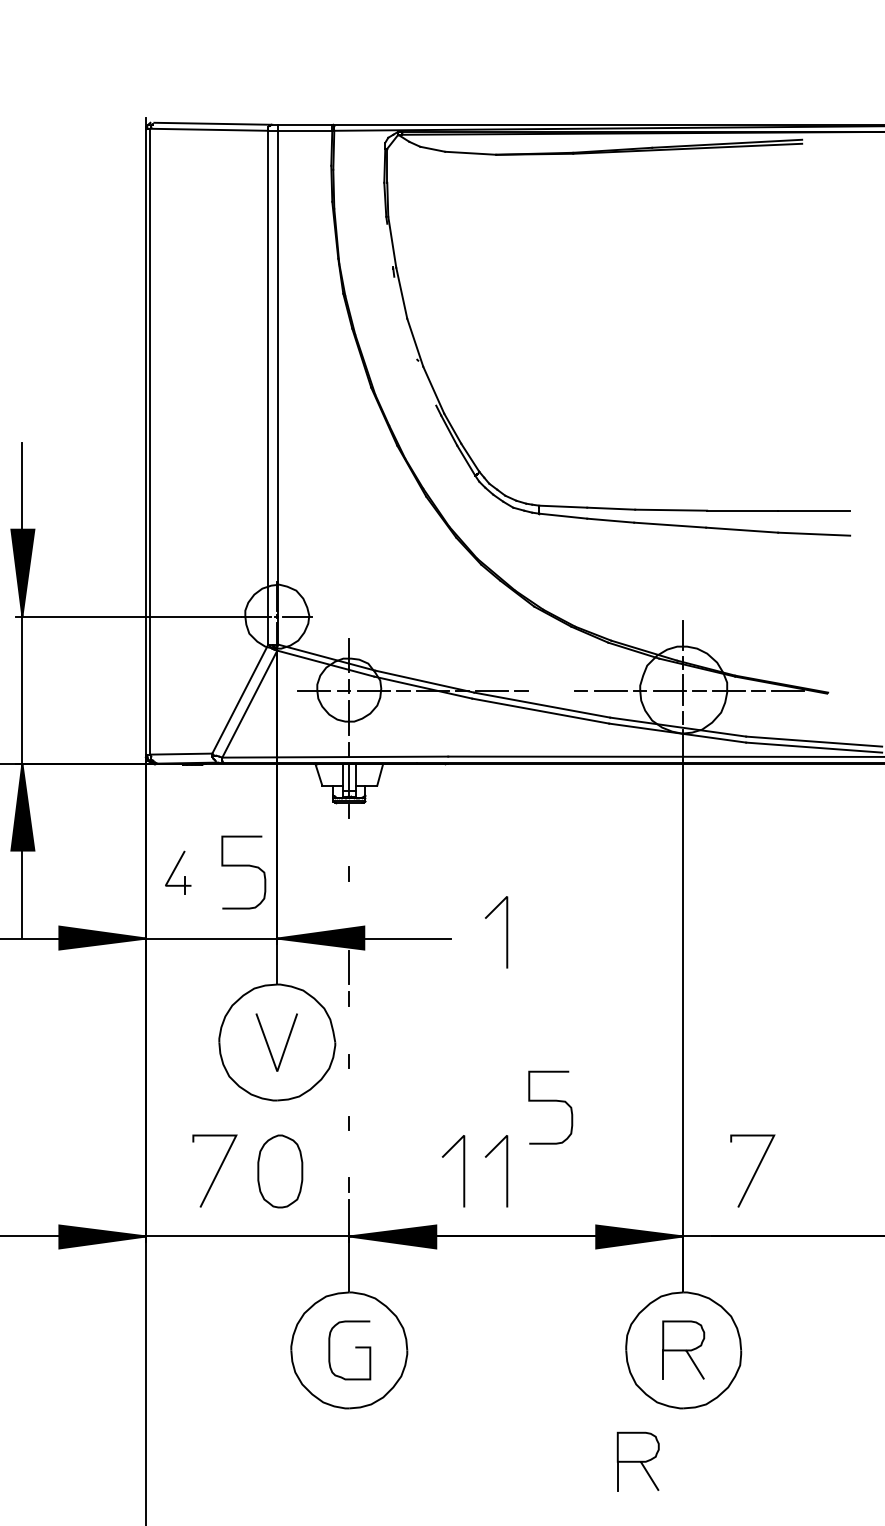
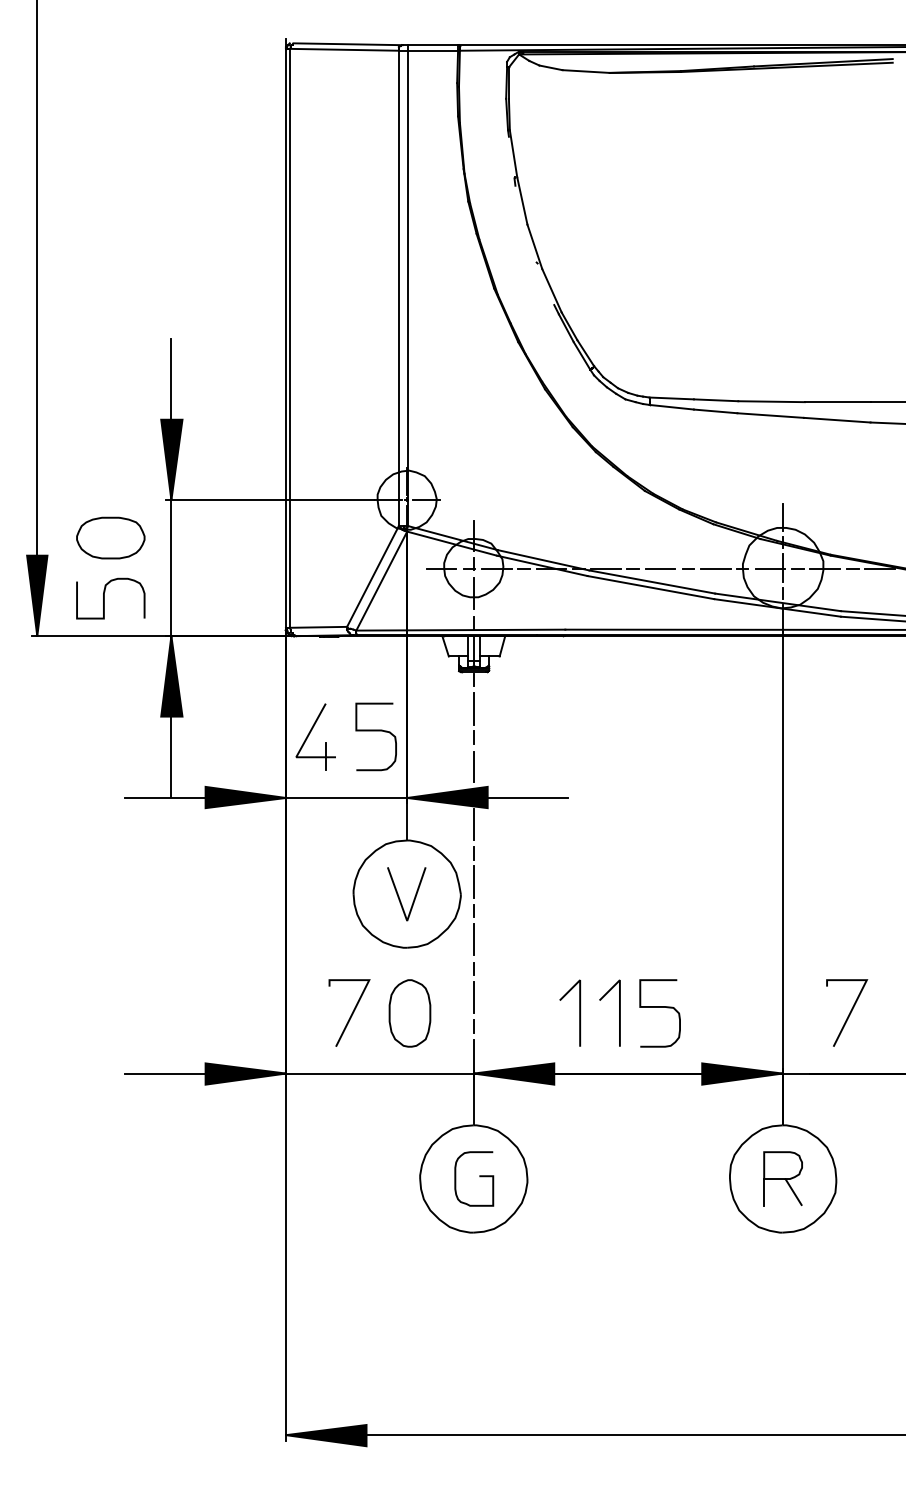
line: (551, 690) -> (660, 568), added
line: (348, 841) -> (473, 708), added
part: (178, 872) -> (315, 736), size x1.67
line: (348, 904) -> (473, 766), added
line: (506, 931) -> (619, 791), removed
line: (348, 1028) -> (473, 881), added
line: (348, 1091) -> (473, 939), added
curve: (550, 1101) -> (659, 1007), moved
line: (348, 1154) -> (473, 997), added
part: (637, 1461) -> (740, 1281), removed

